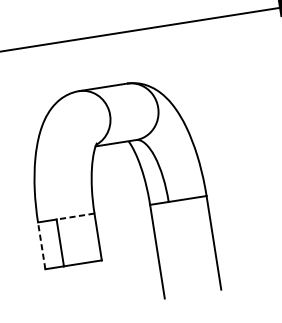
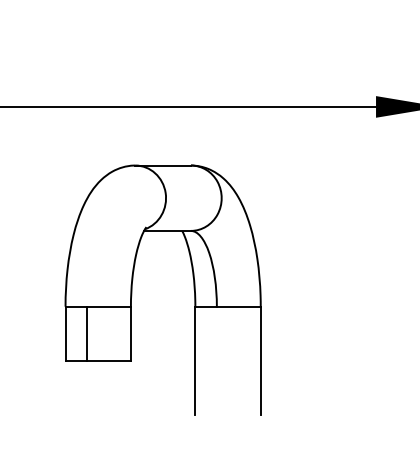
line: (75, 216) -> (109, 306), dashed -> solid
line: (41, 245) -> (65, 333), dashed -> solid

